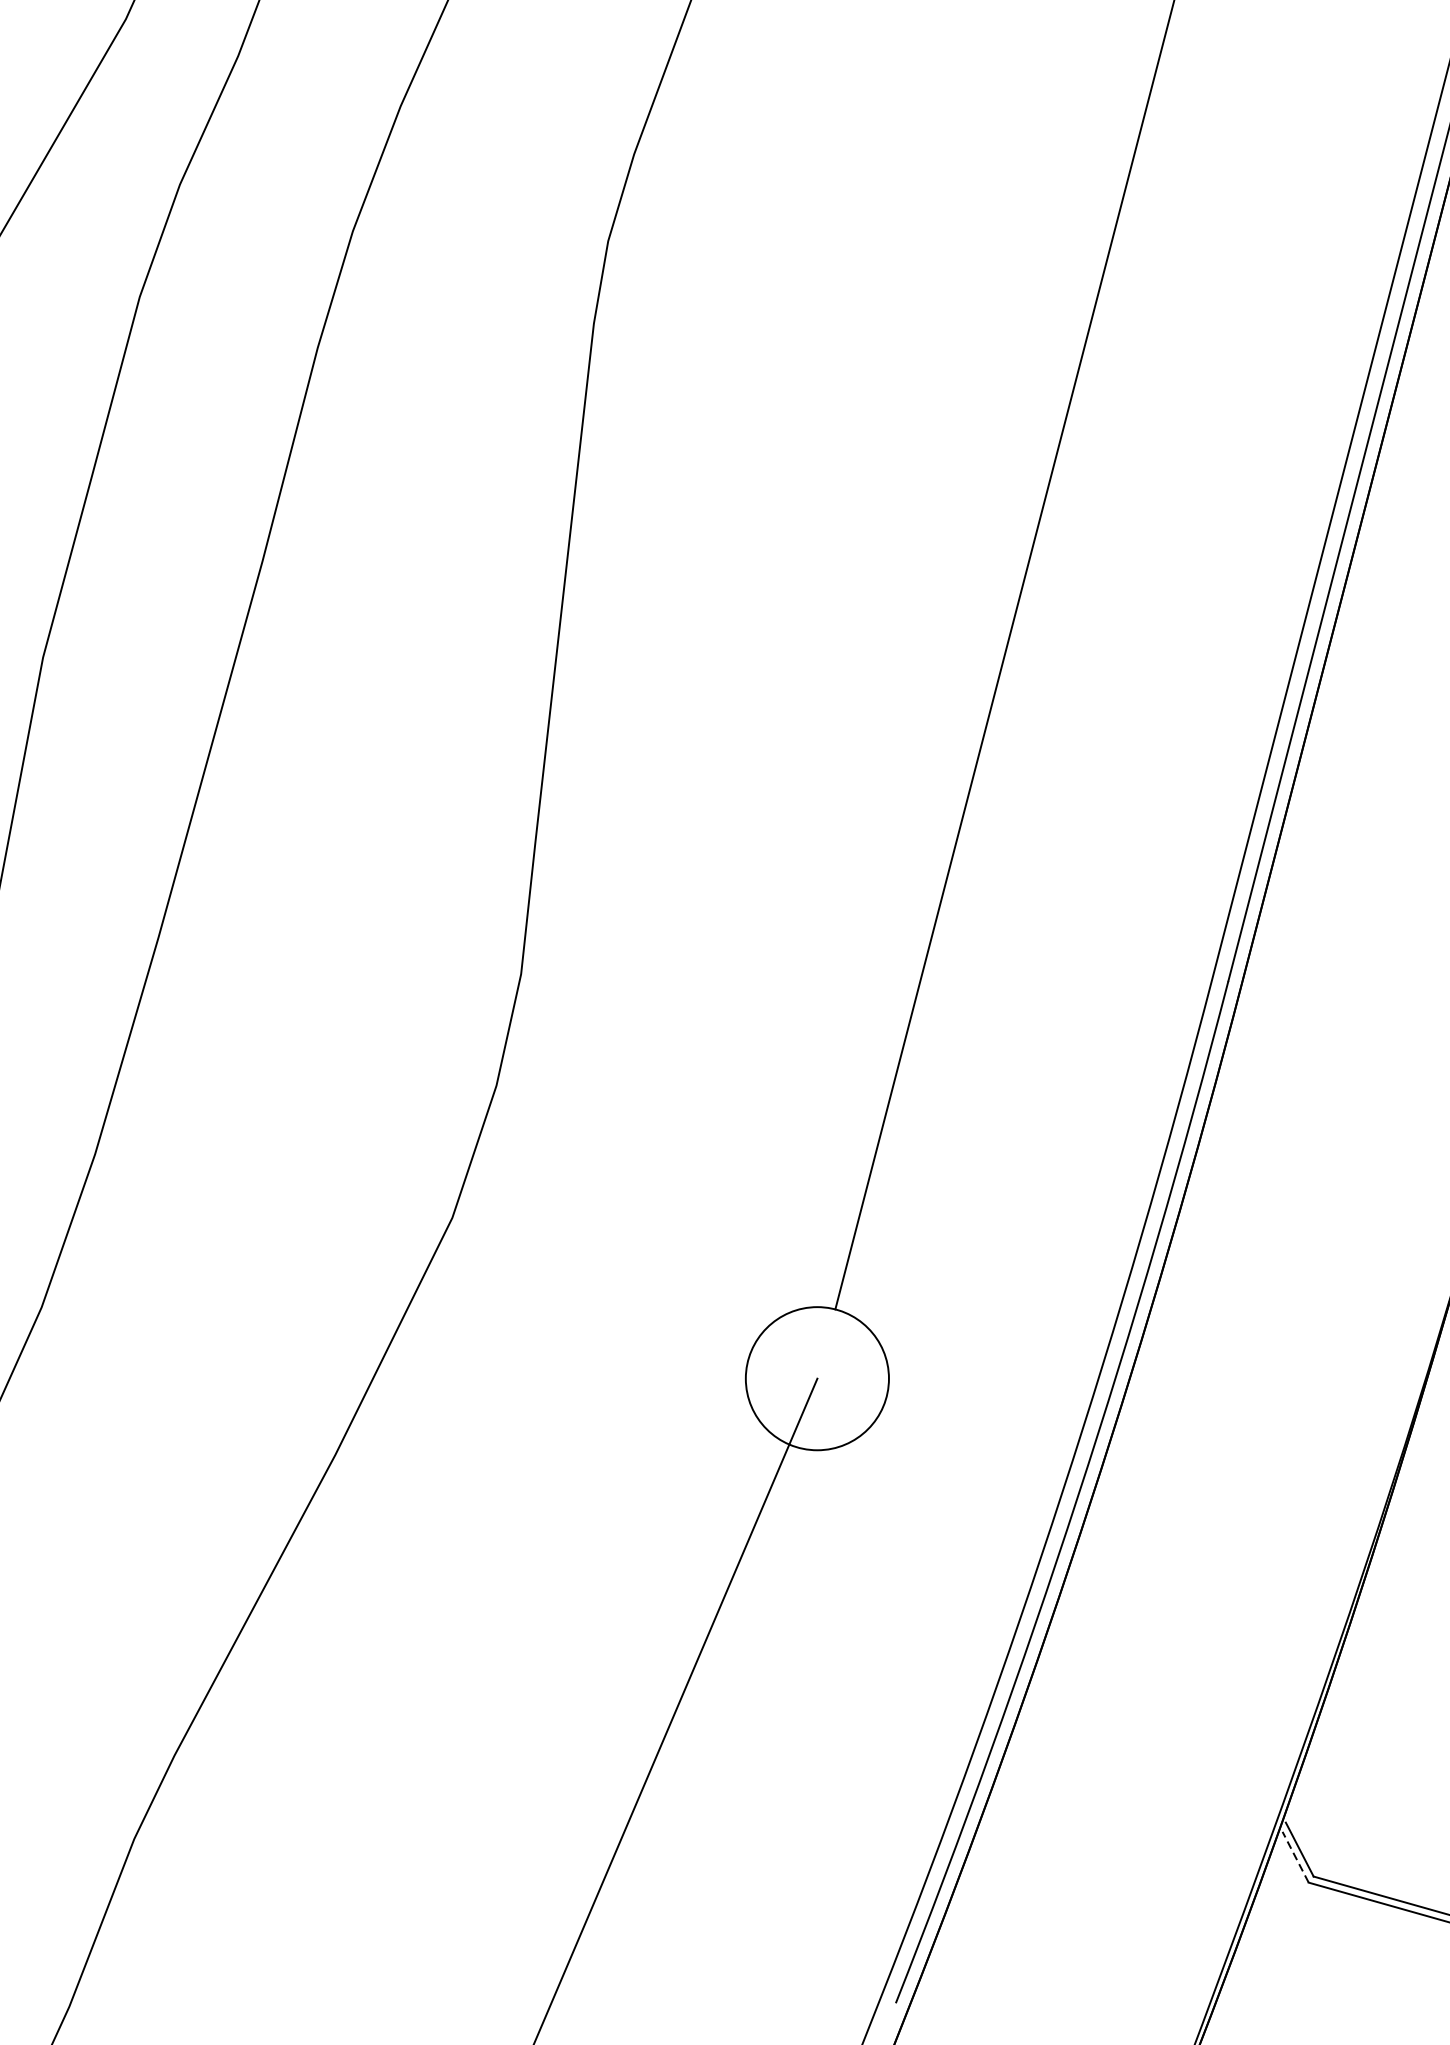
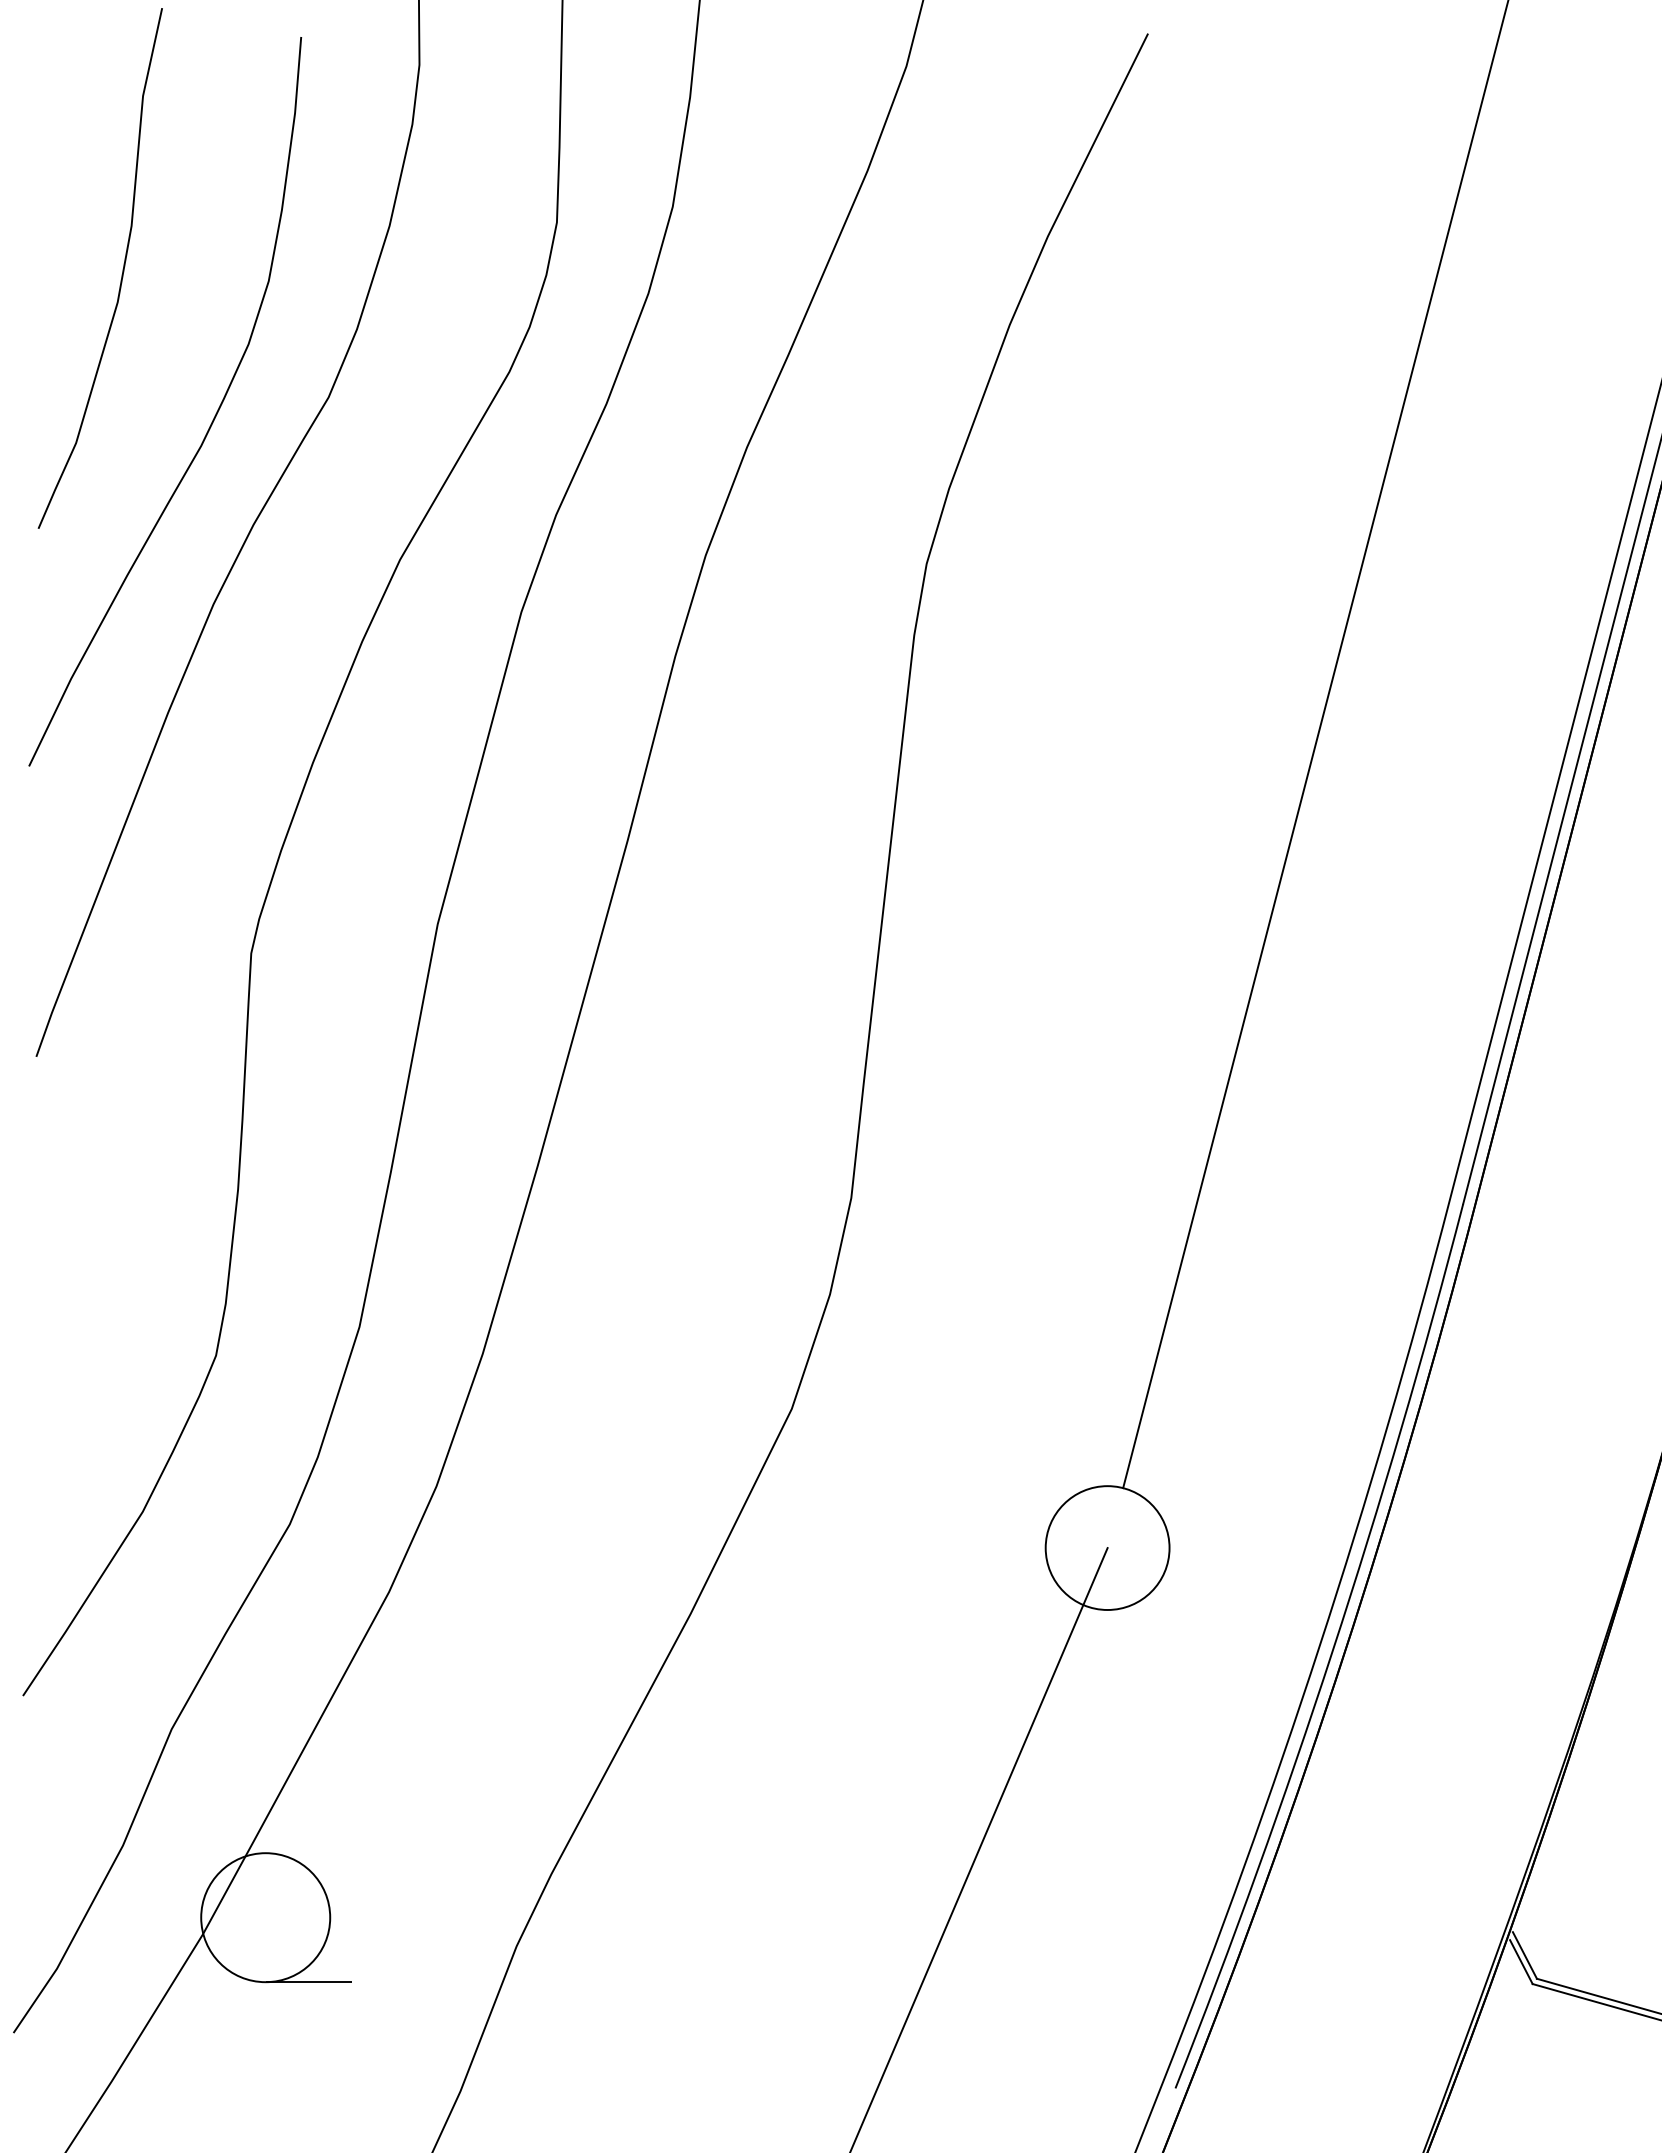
line: (1295, 1857) -> (1521, 1962), dashed -> solid

